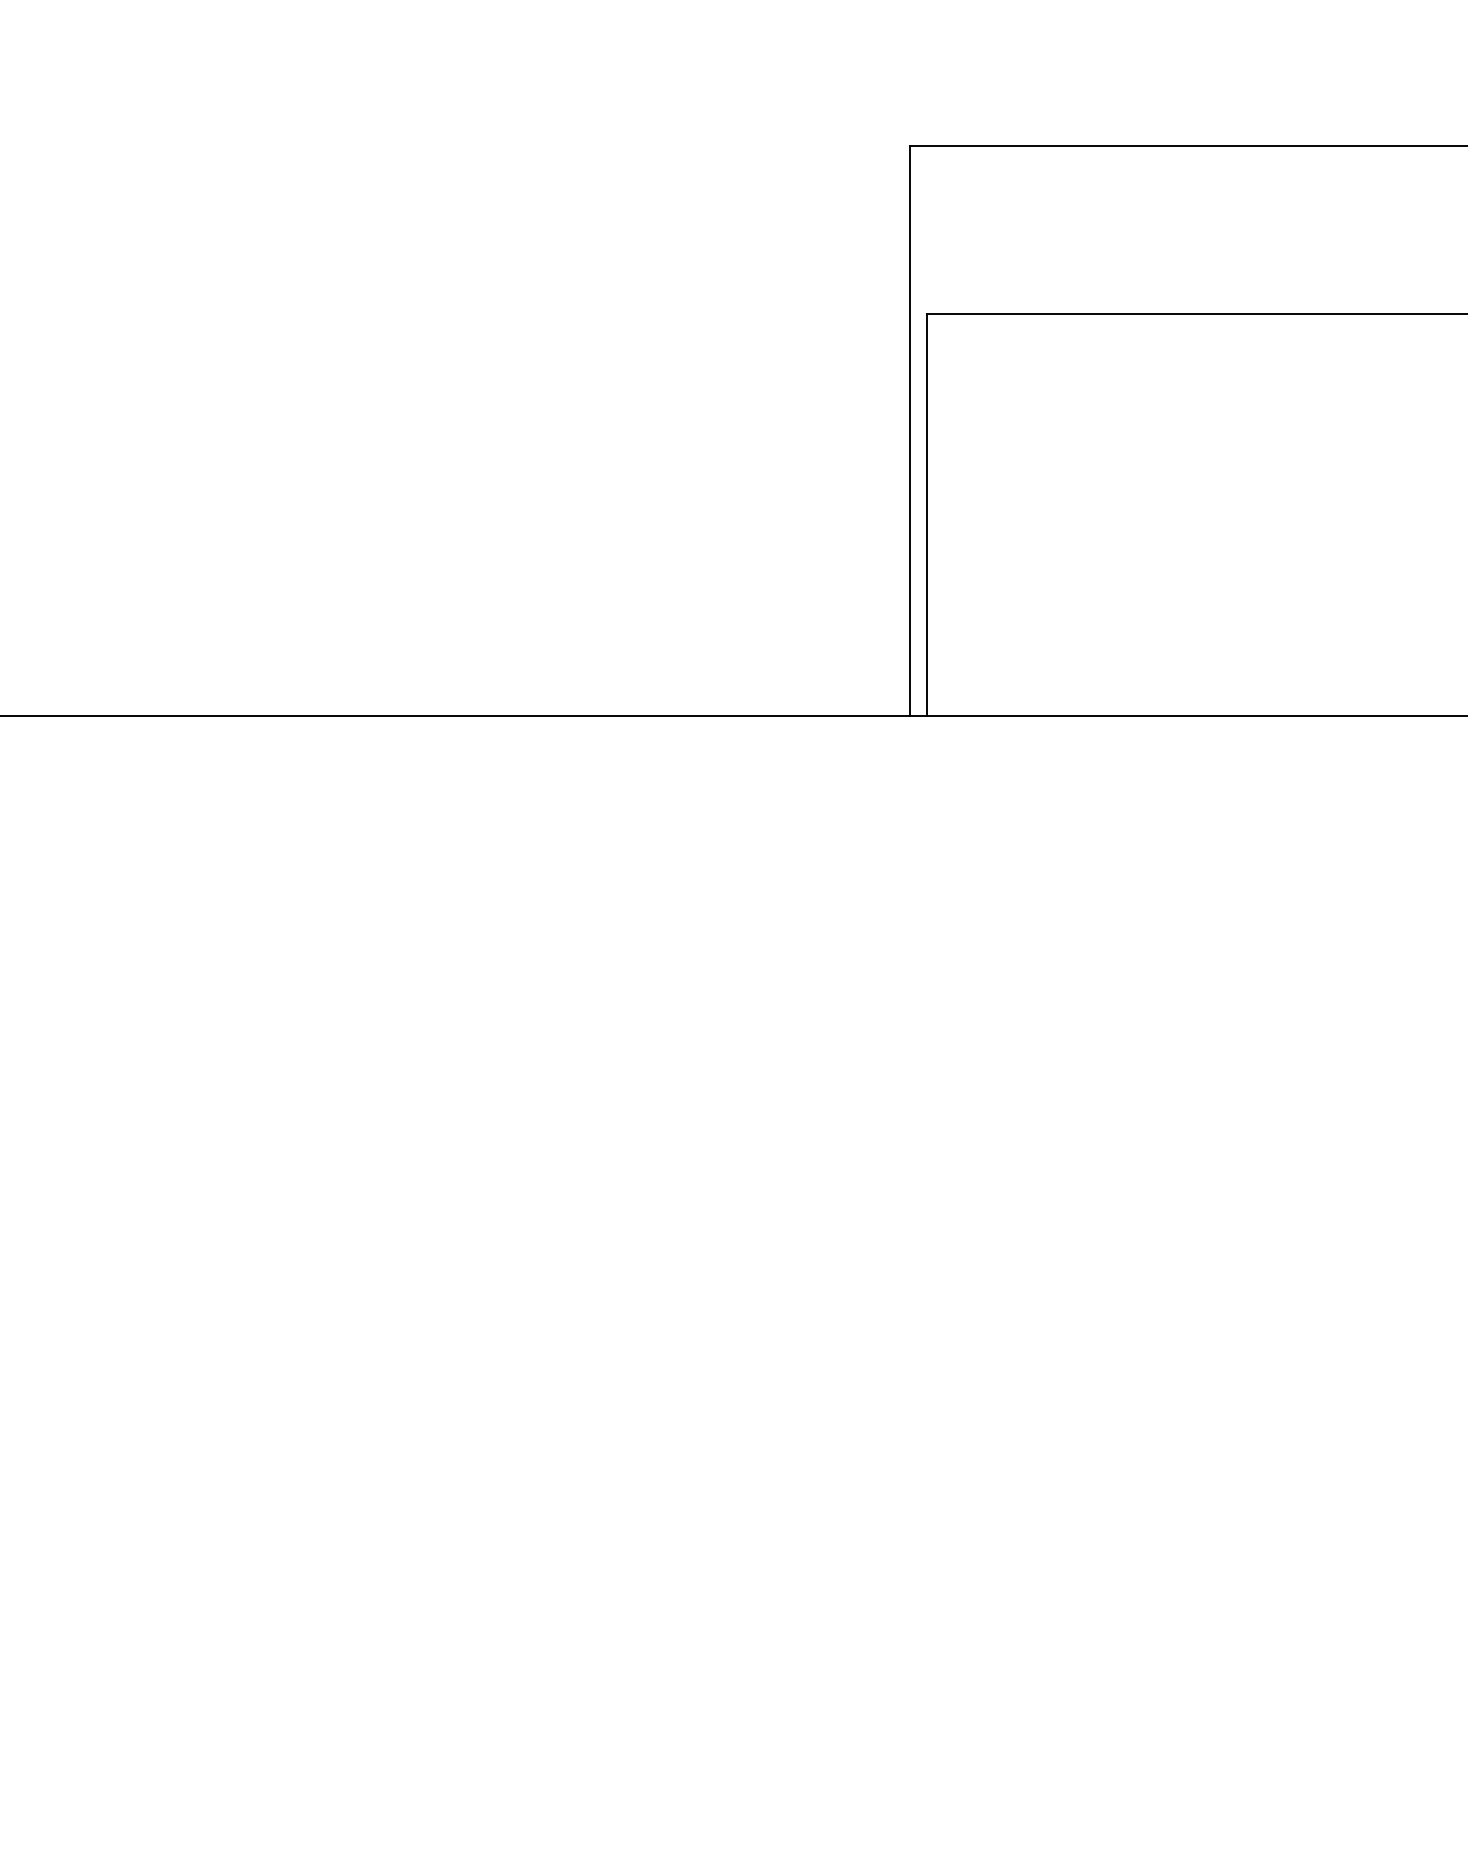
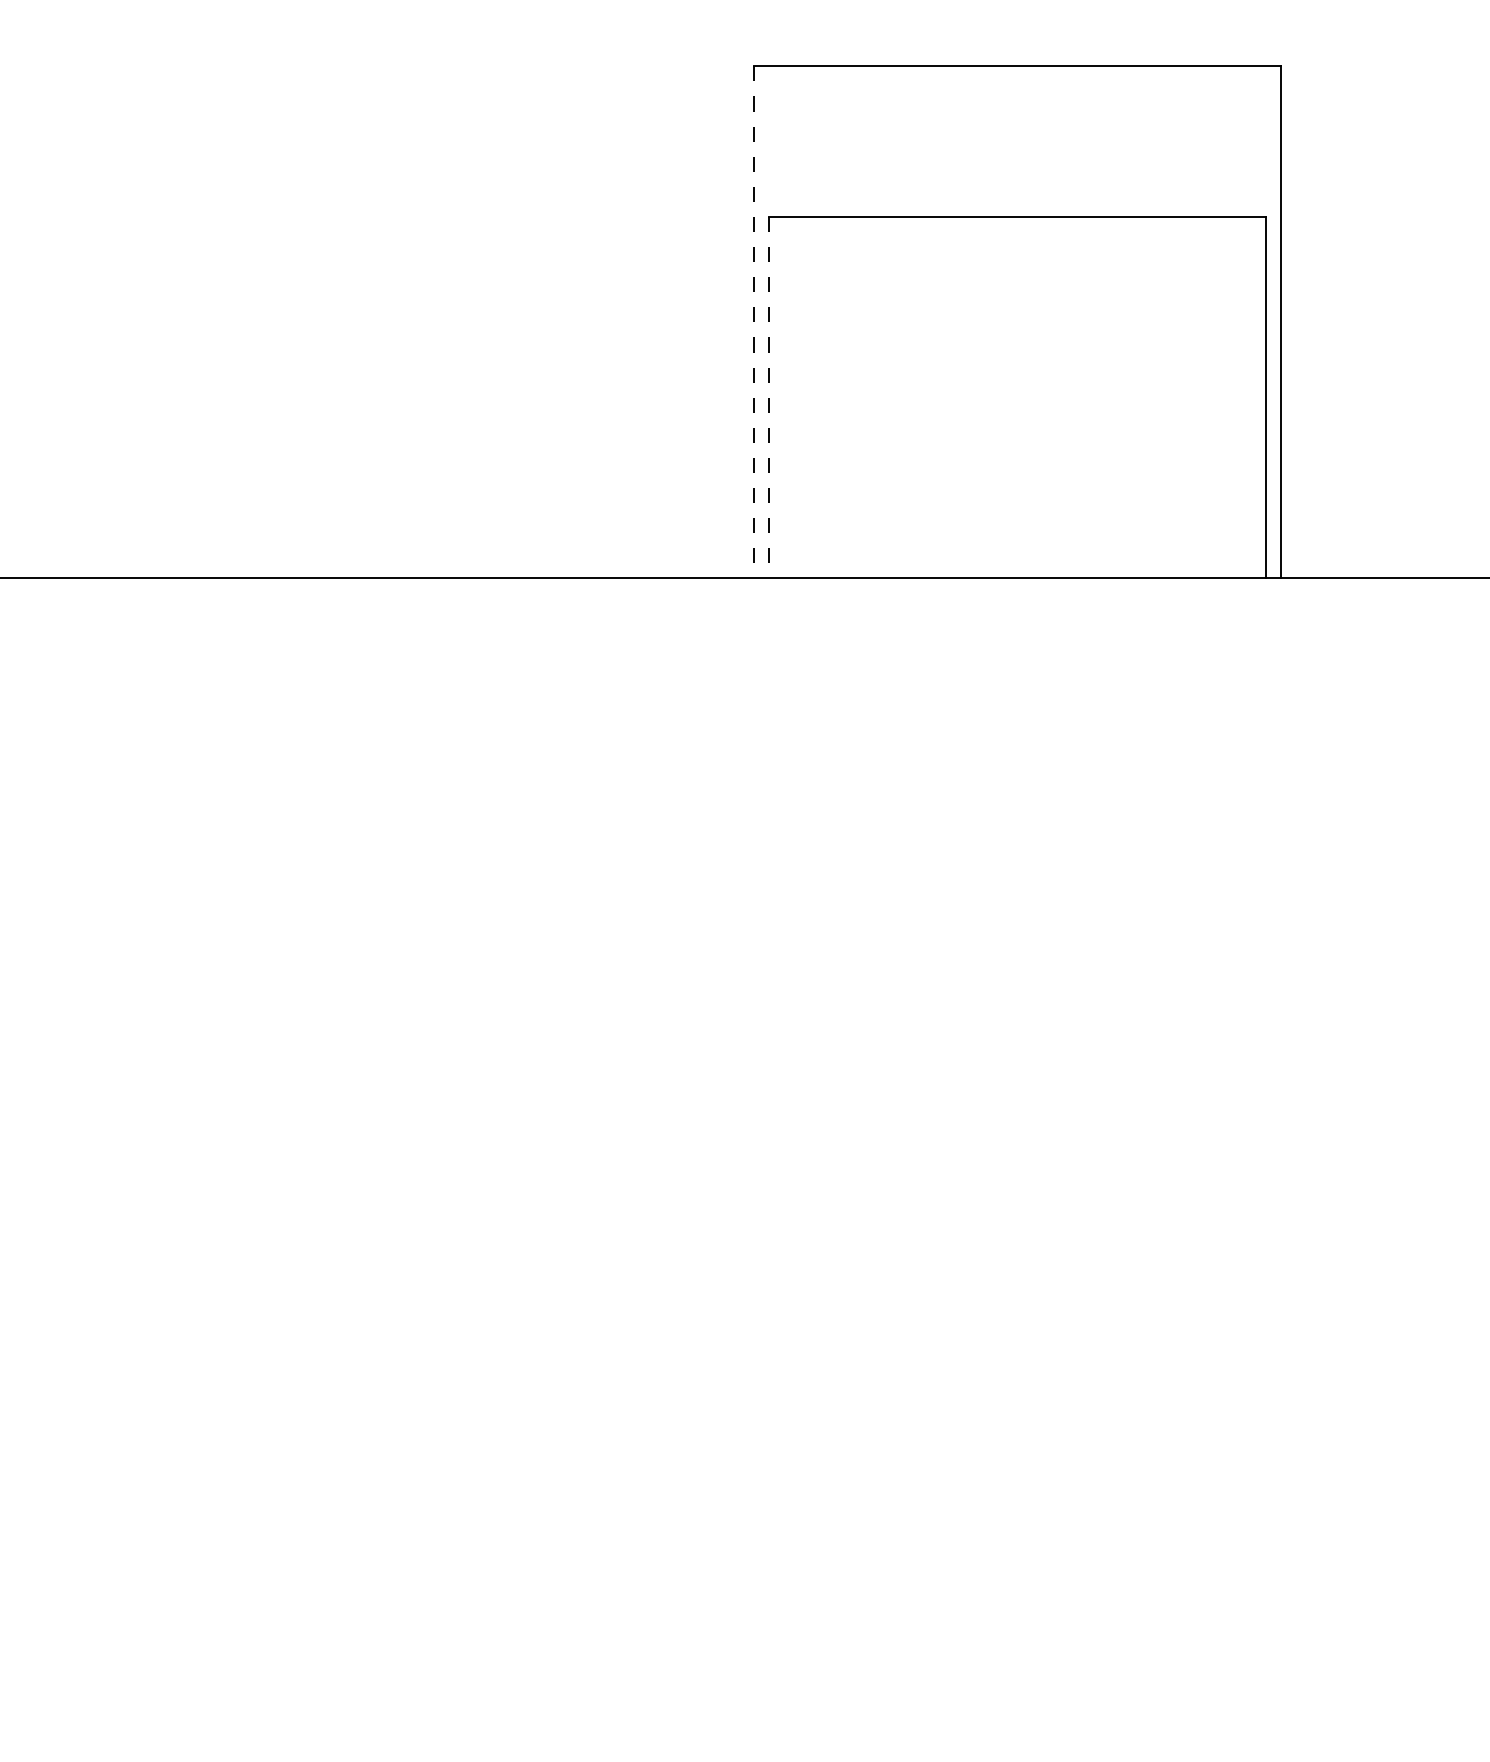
line: (910, 431) -> (754, 322), solid -> dashed
line: (927, 514) -> (769, 397), solid -> dashed

